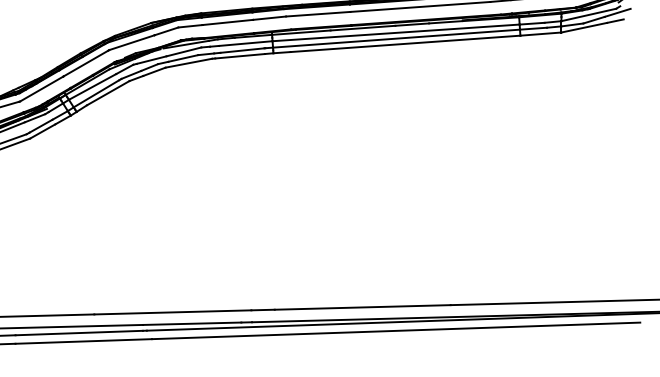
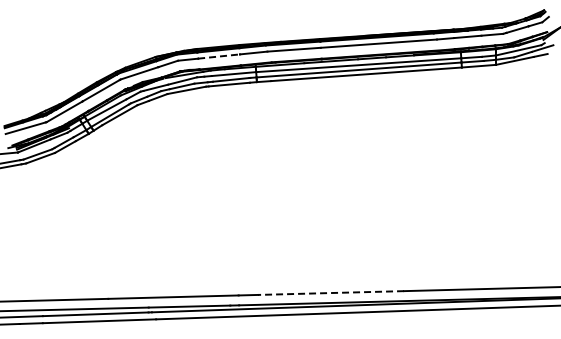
line: (228, 22) -> (219, 56), solid -> dashed
line: (362, 307) -> (330, 293), solid -> dashed

